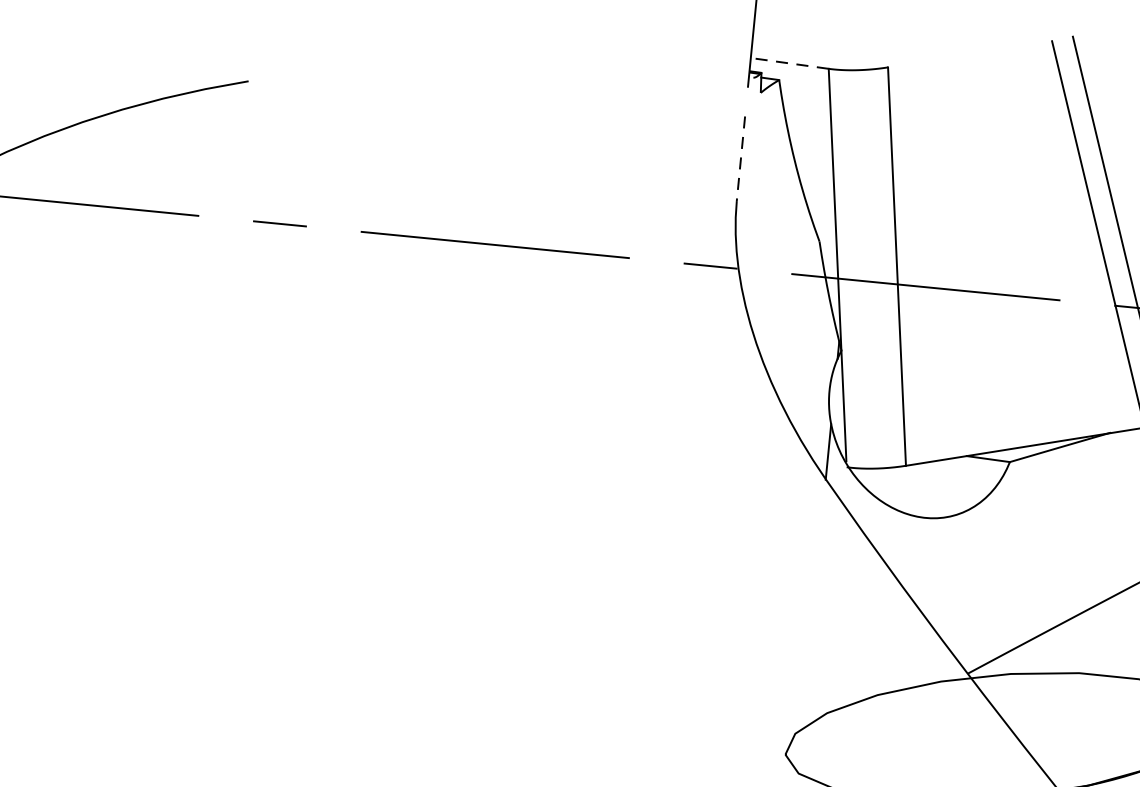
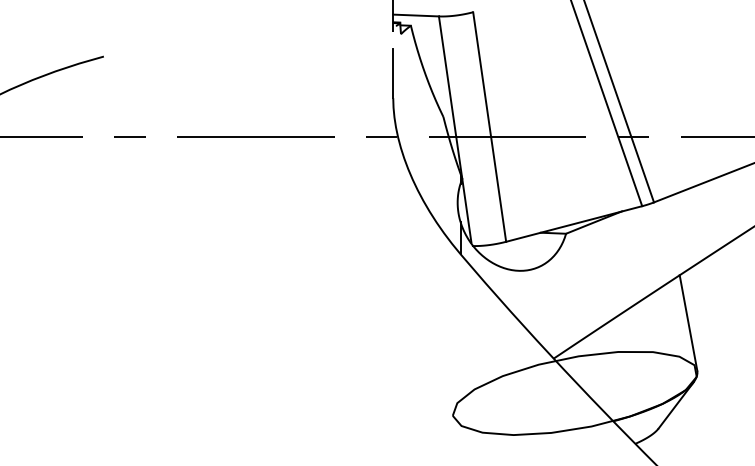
line: (790, 63) -> (416, 15), dashed -> solid
line: (741, 158) -> (393, 73), dashed -> solid

